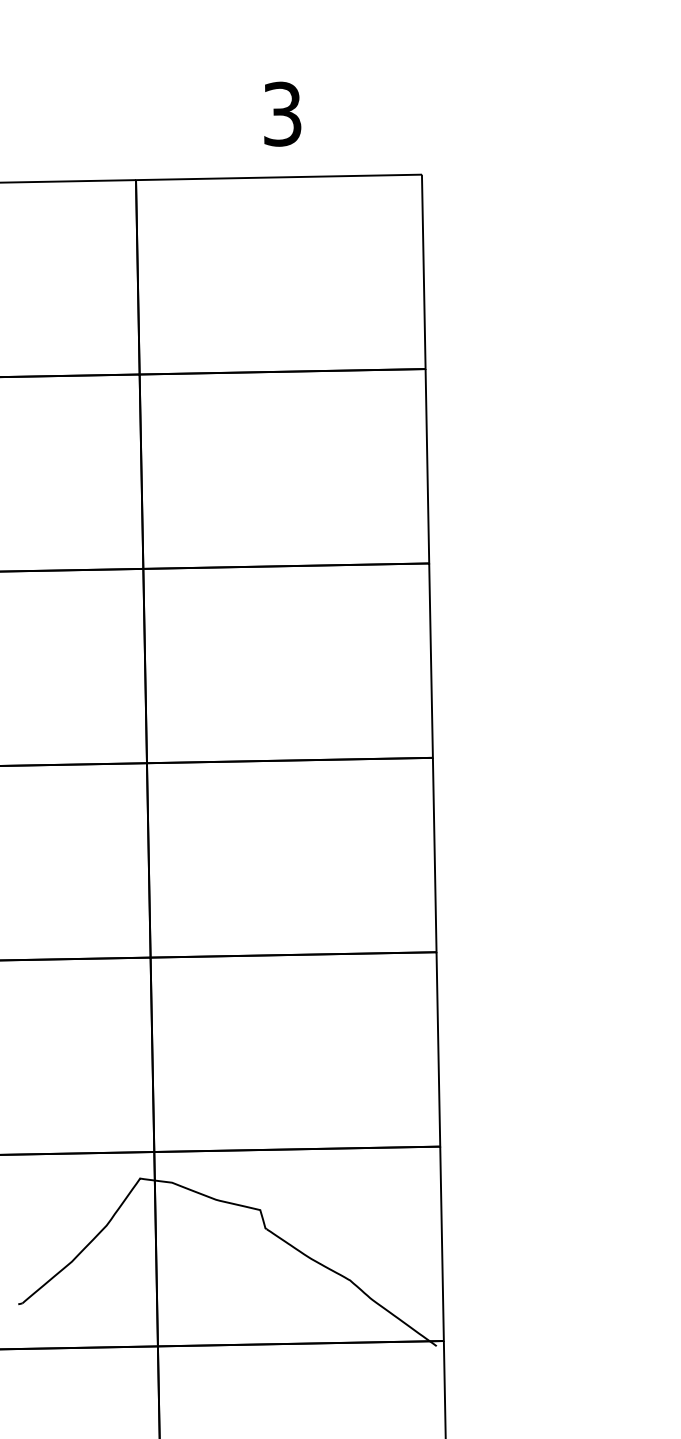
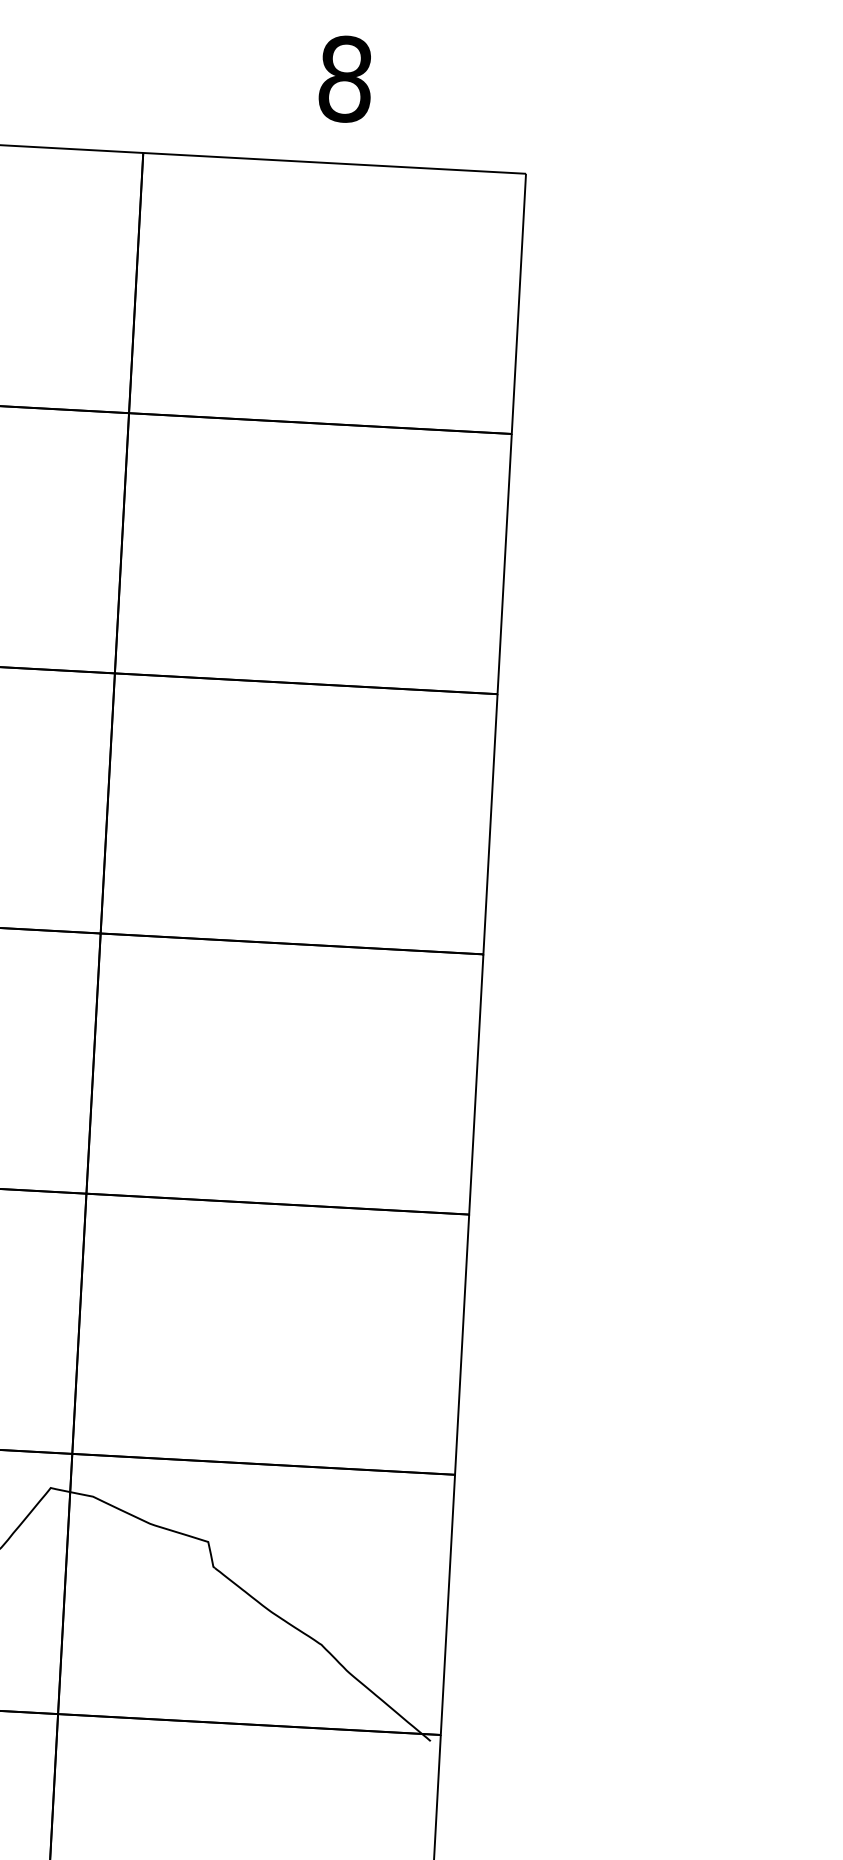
text: (282, 113) -> (345, 78), 3 -> 8

